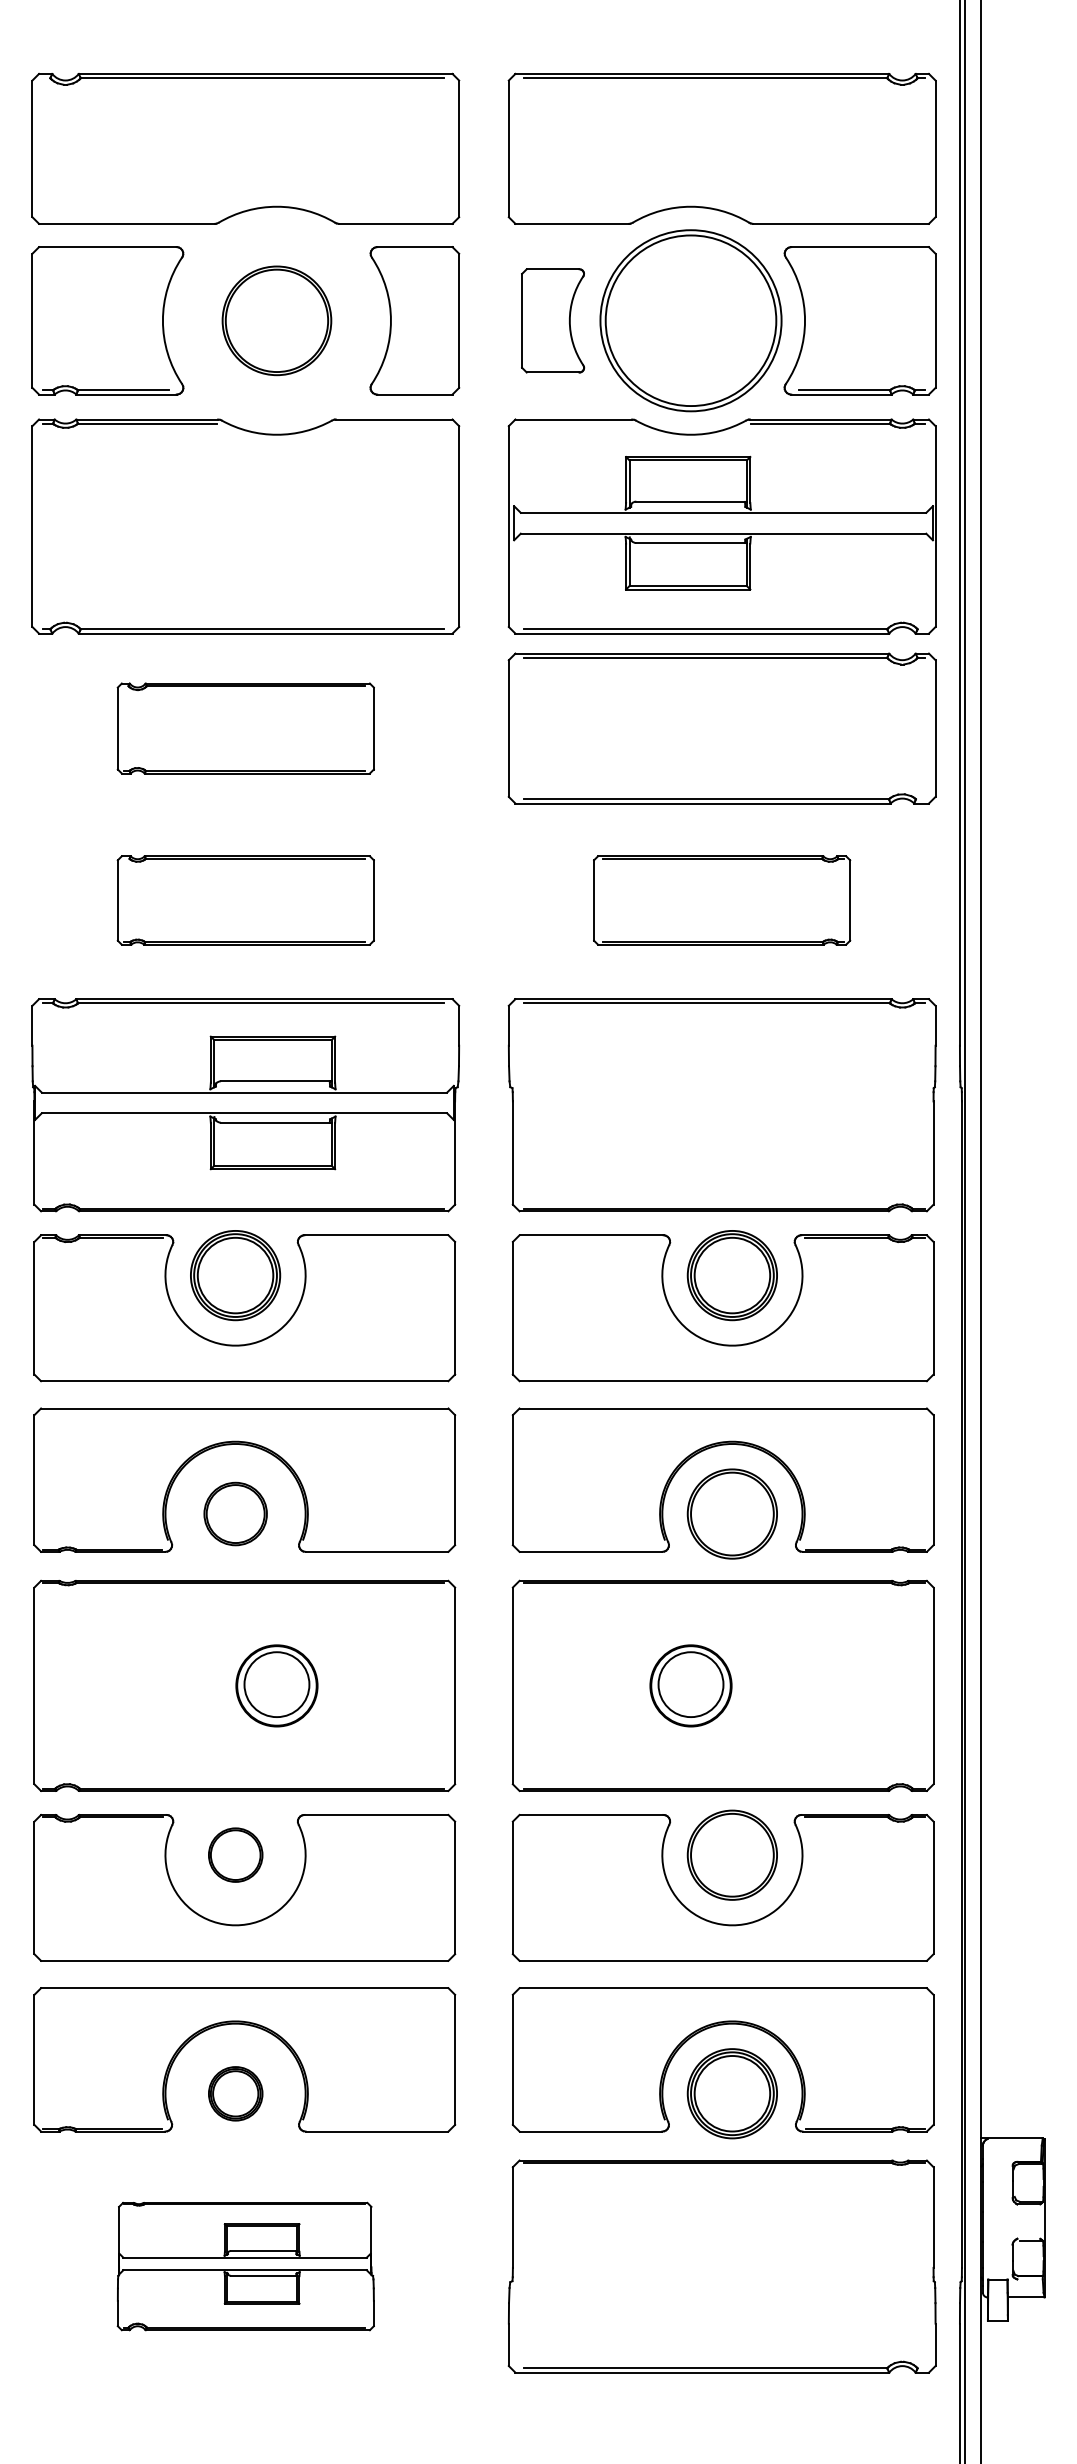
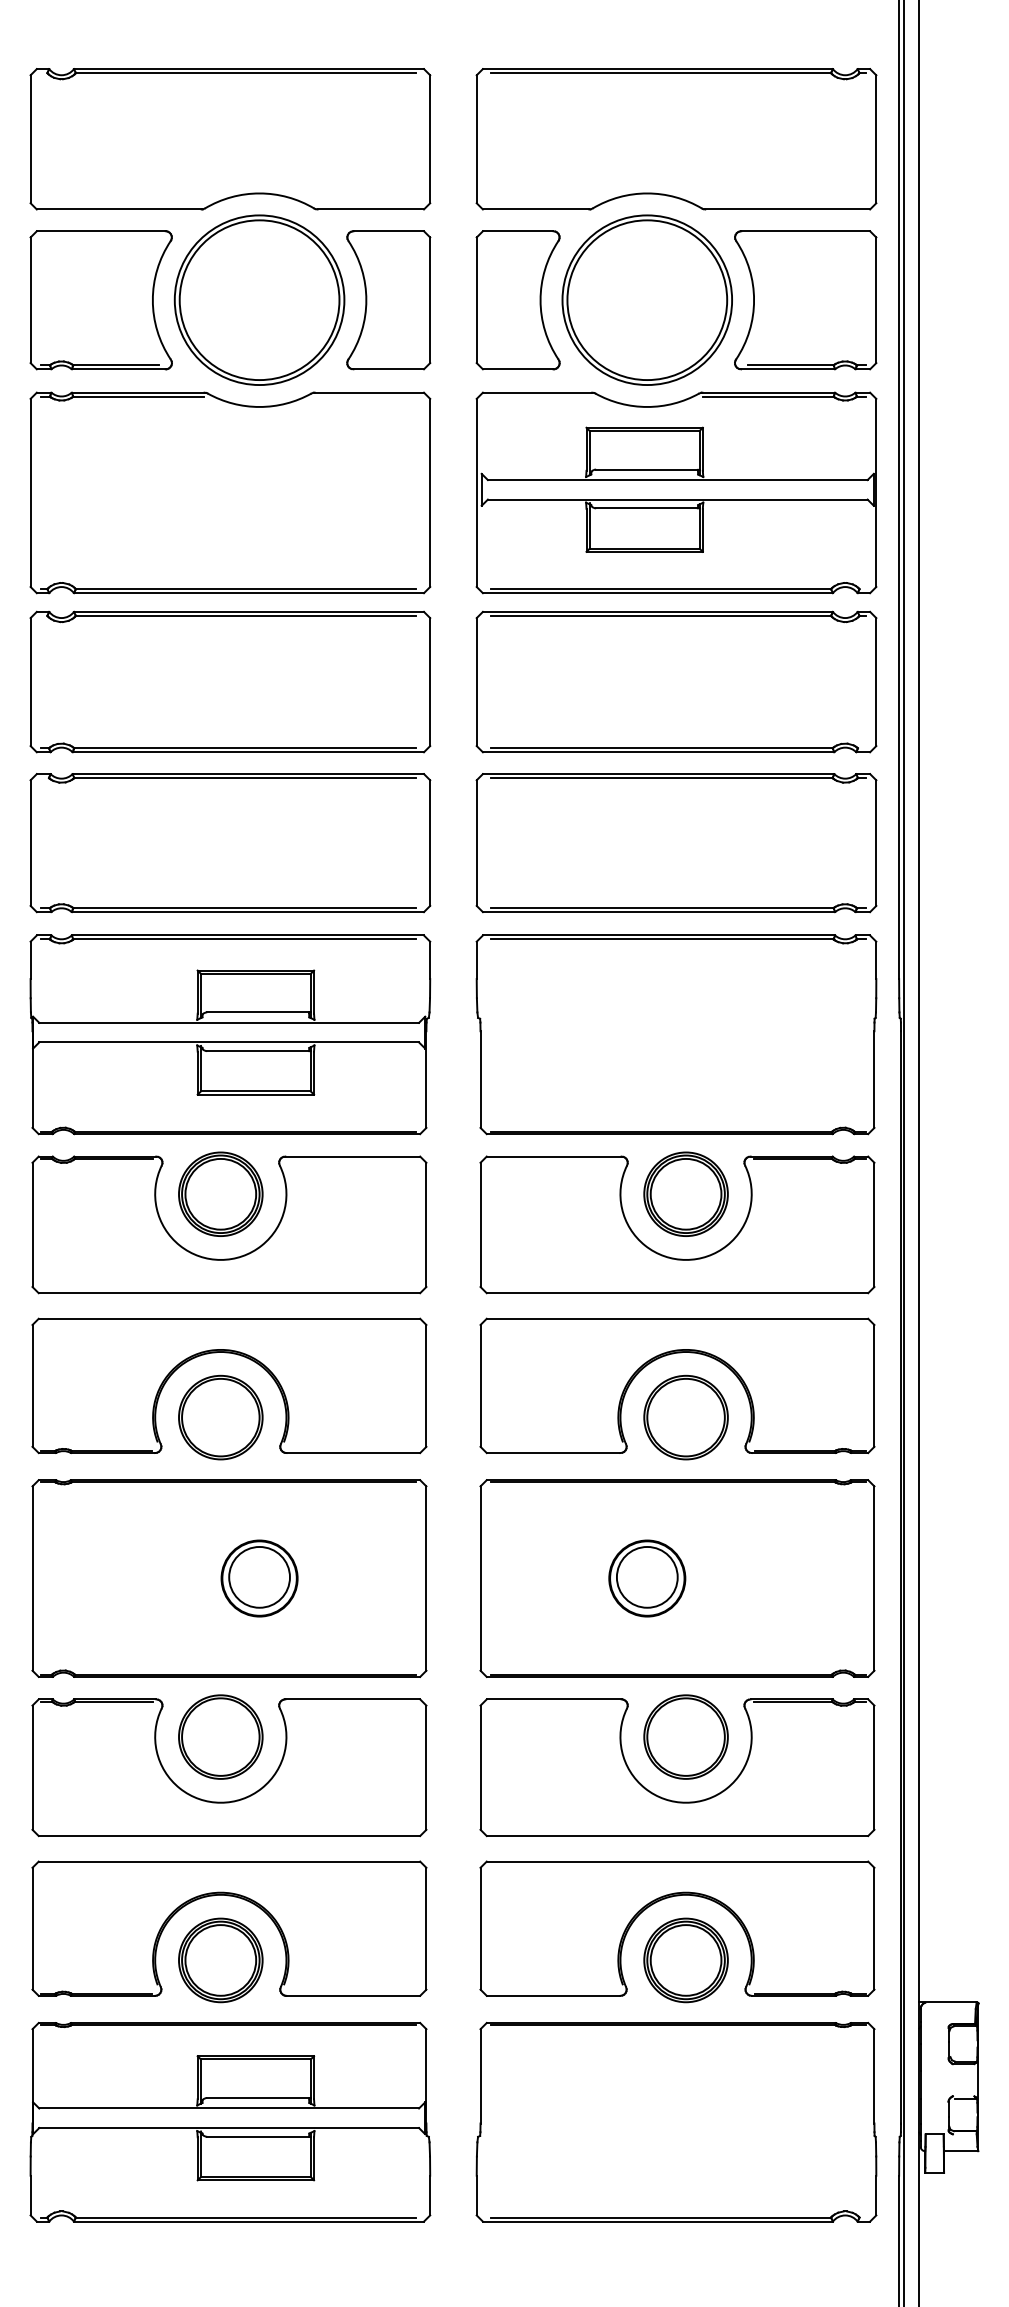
part: (276, 320) -> (259, 299), size x1.67
part: (552, 320) -> (517, 299), size x1.43
part: (245, 728) -> (230, 682), size x1.67
part: (245, 900) -> (230, 843), size x1.67
part: (721, 900) -> (675, 843), size x1.67
part: (235, 1513) -> (220, 1417), size x1.43
part: (235, 1854) -> (220, 1736), size x1.67
part: (235, 2093) -> (220, 1960), size x1.67
part: (245, 2266) -> (230, 2122), size x1.67

